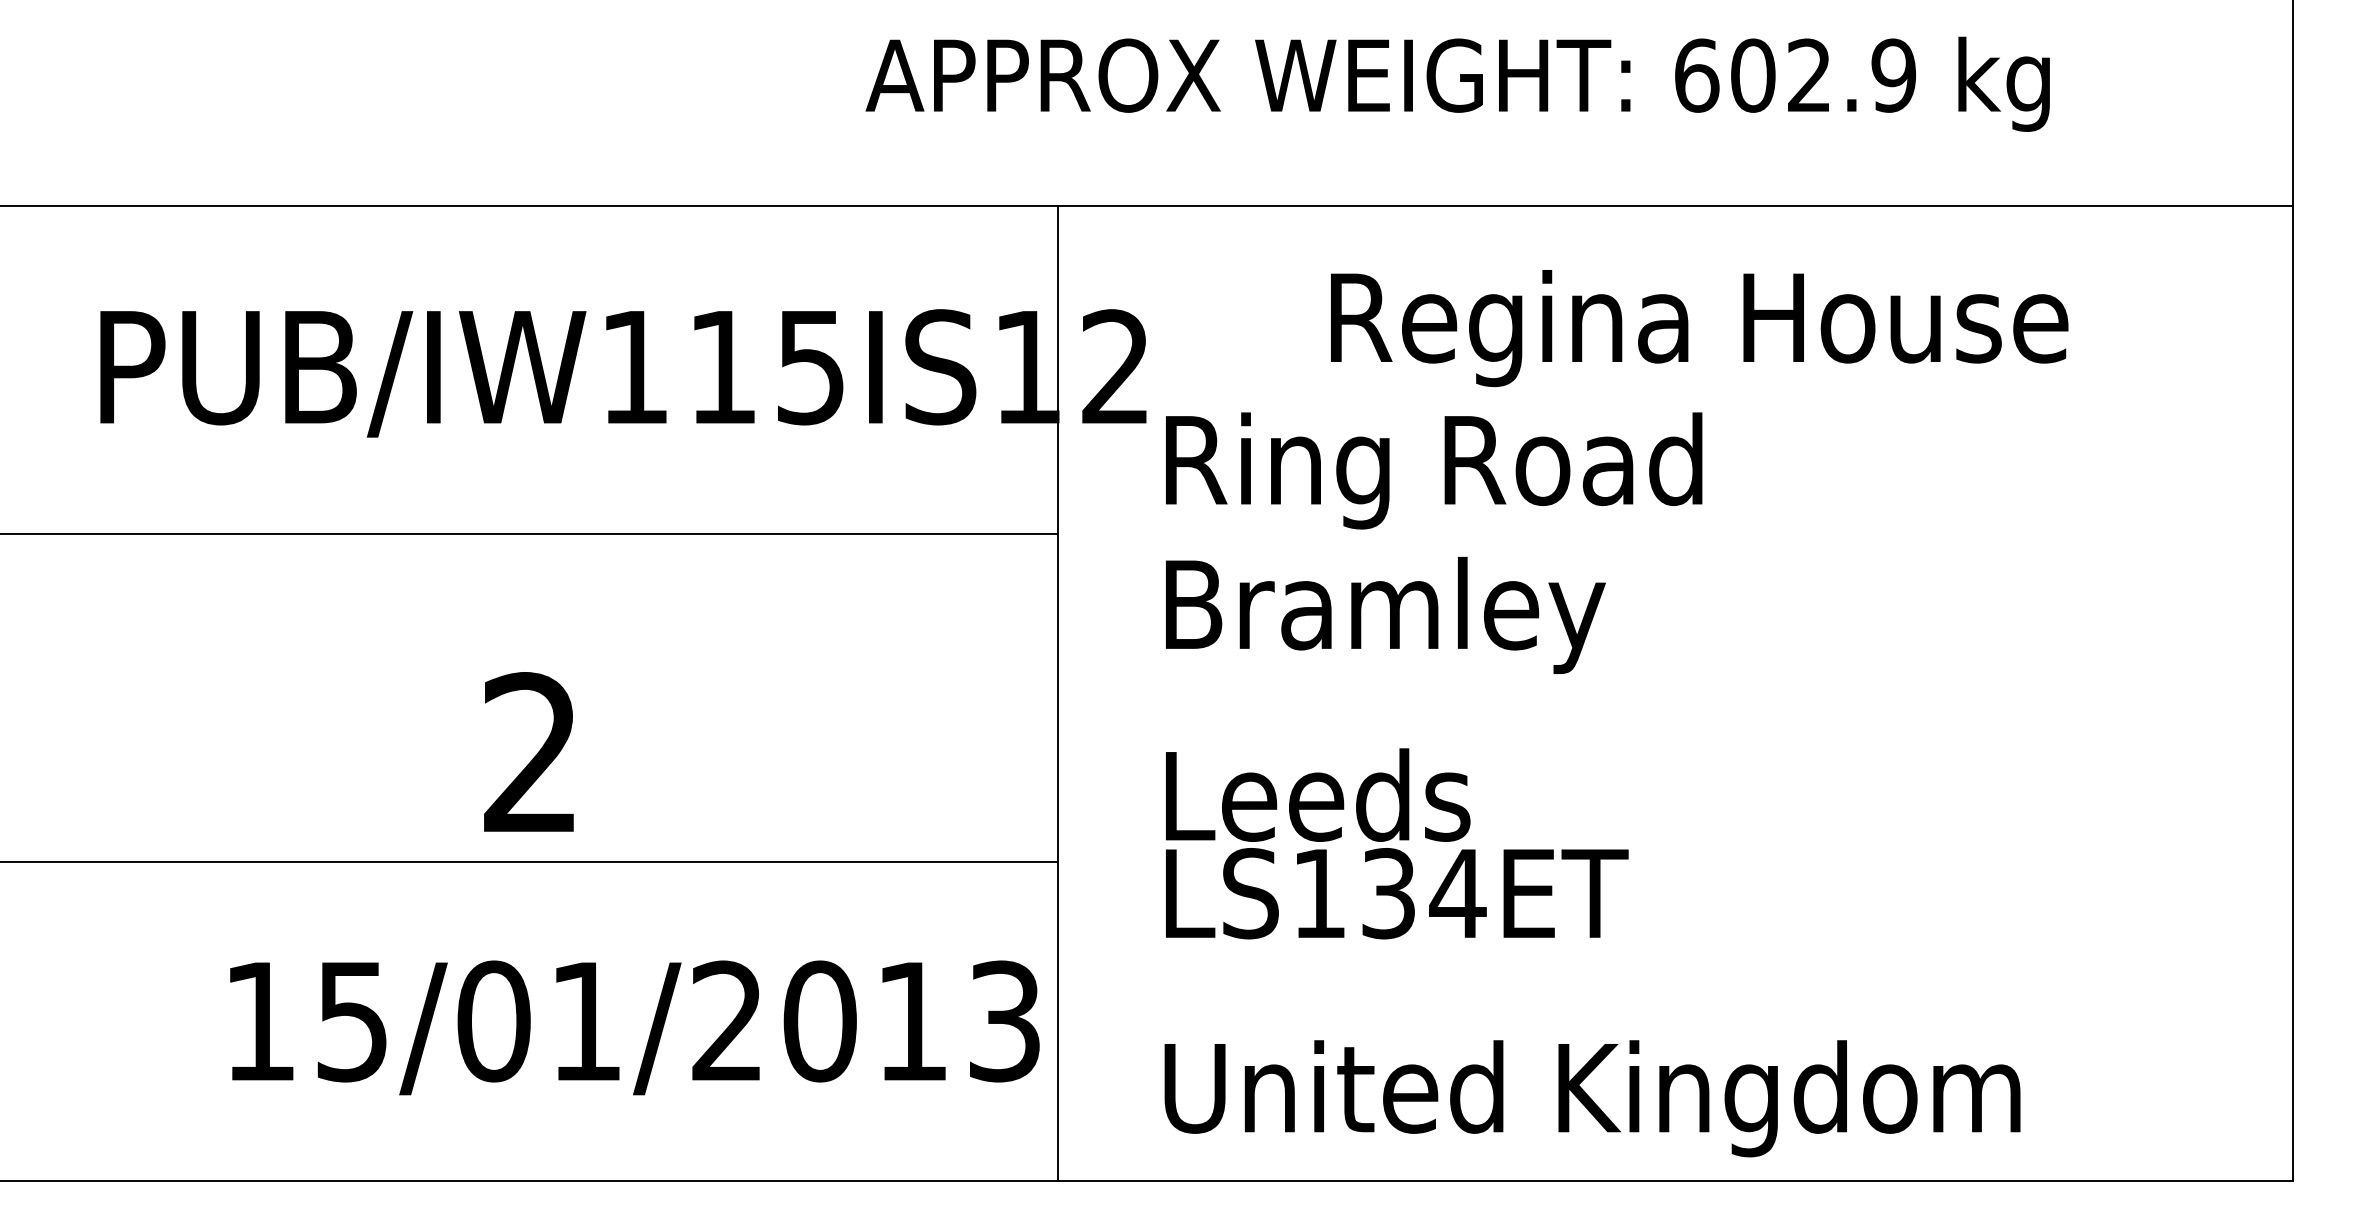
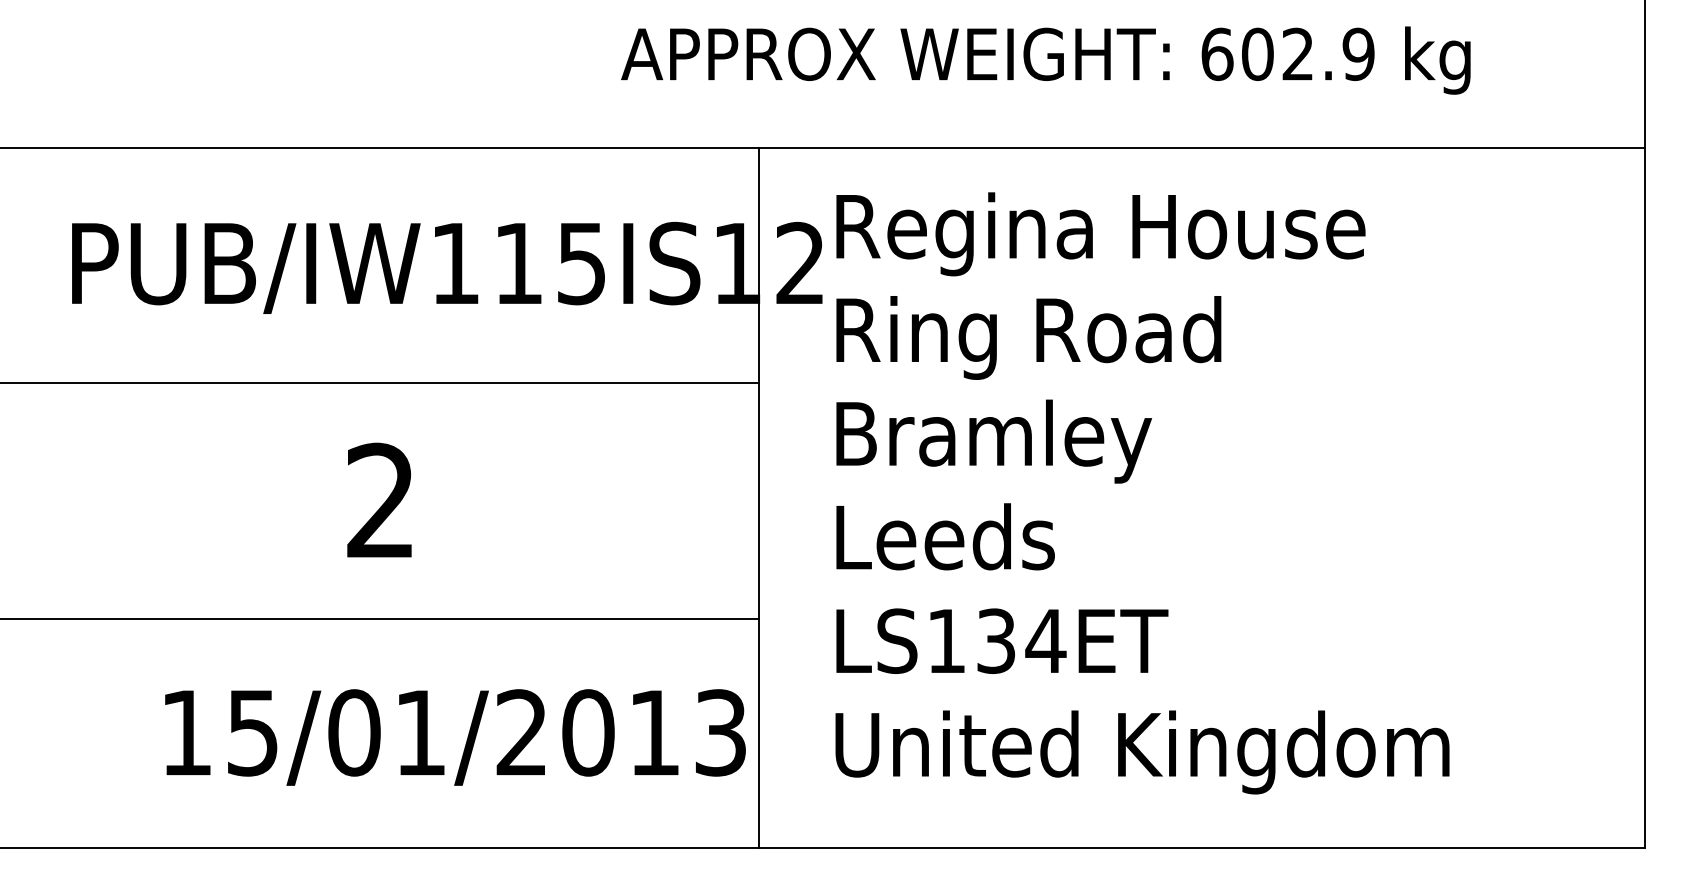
text: (1699, 328) -> (1100, 234), moved
text: (528, 751) -> (379, 499), moved
text: (1318, 794) -> (945, 536), moved
text: (1592, 1098) -> (1142, 752), moved

